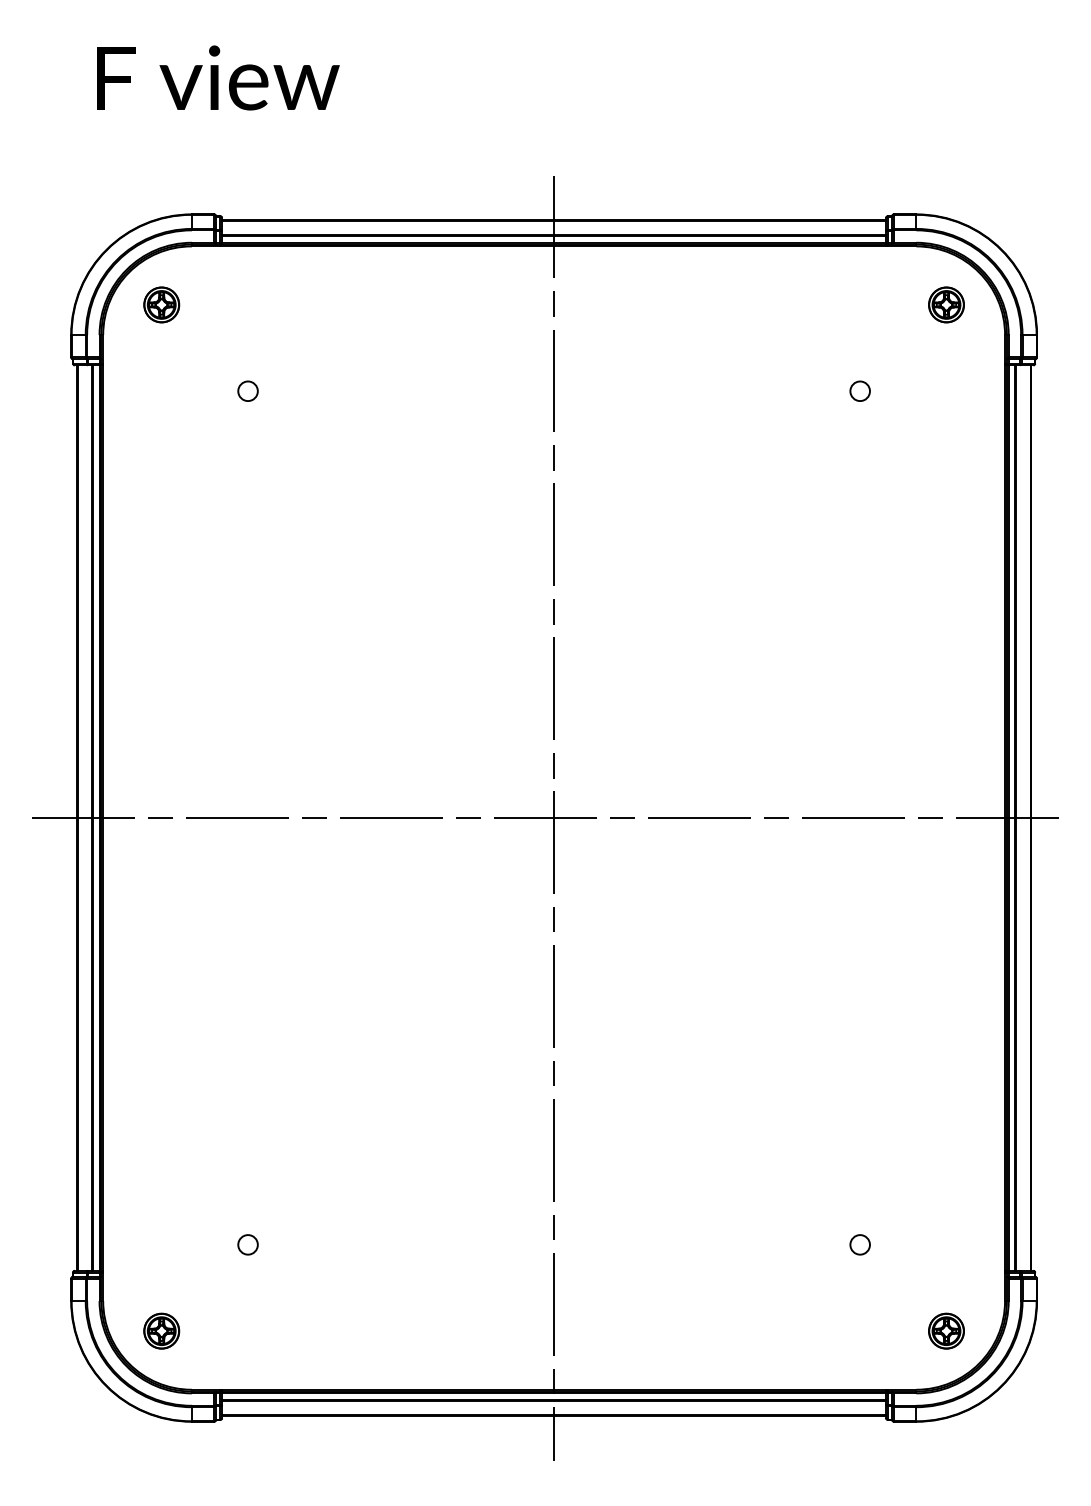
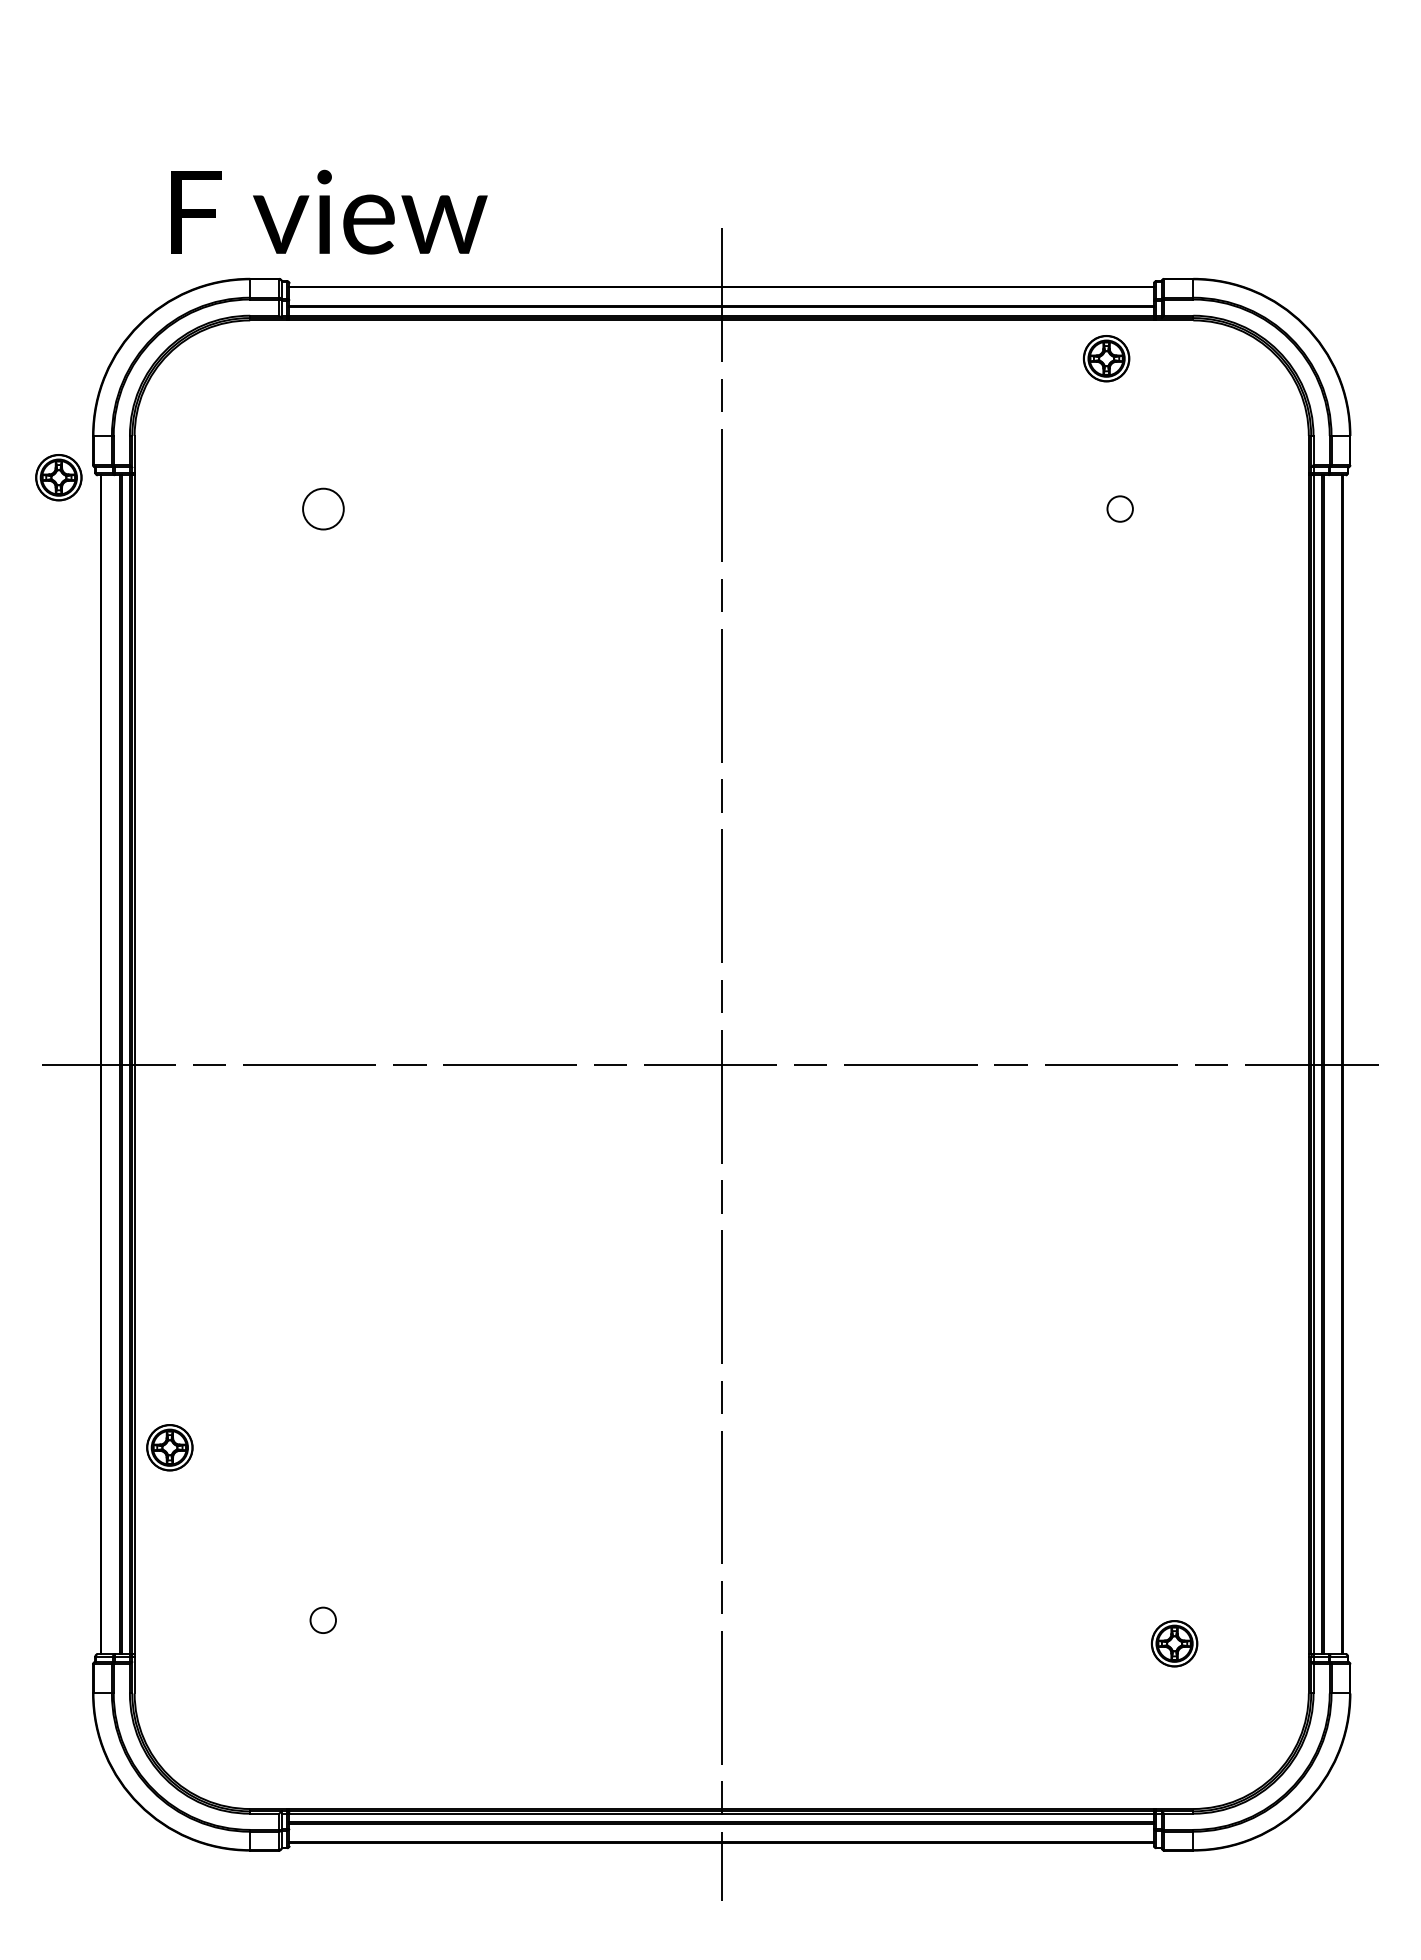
text: (218, 77) -> (329, 211), moved
part: (161, 304) -> (58, 477), moved
part: (946, 304) -> (1106, 358), moved
circle: (247, 390) -> (322, 508), size x1.6
circle: (859, 1244) -> (1119, 1619), removed
part: (161, 1330) -> (169, 1447), moved
part: (946, 1330) -> (1174, 1643), moved

